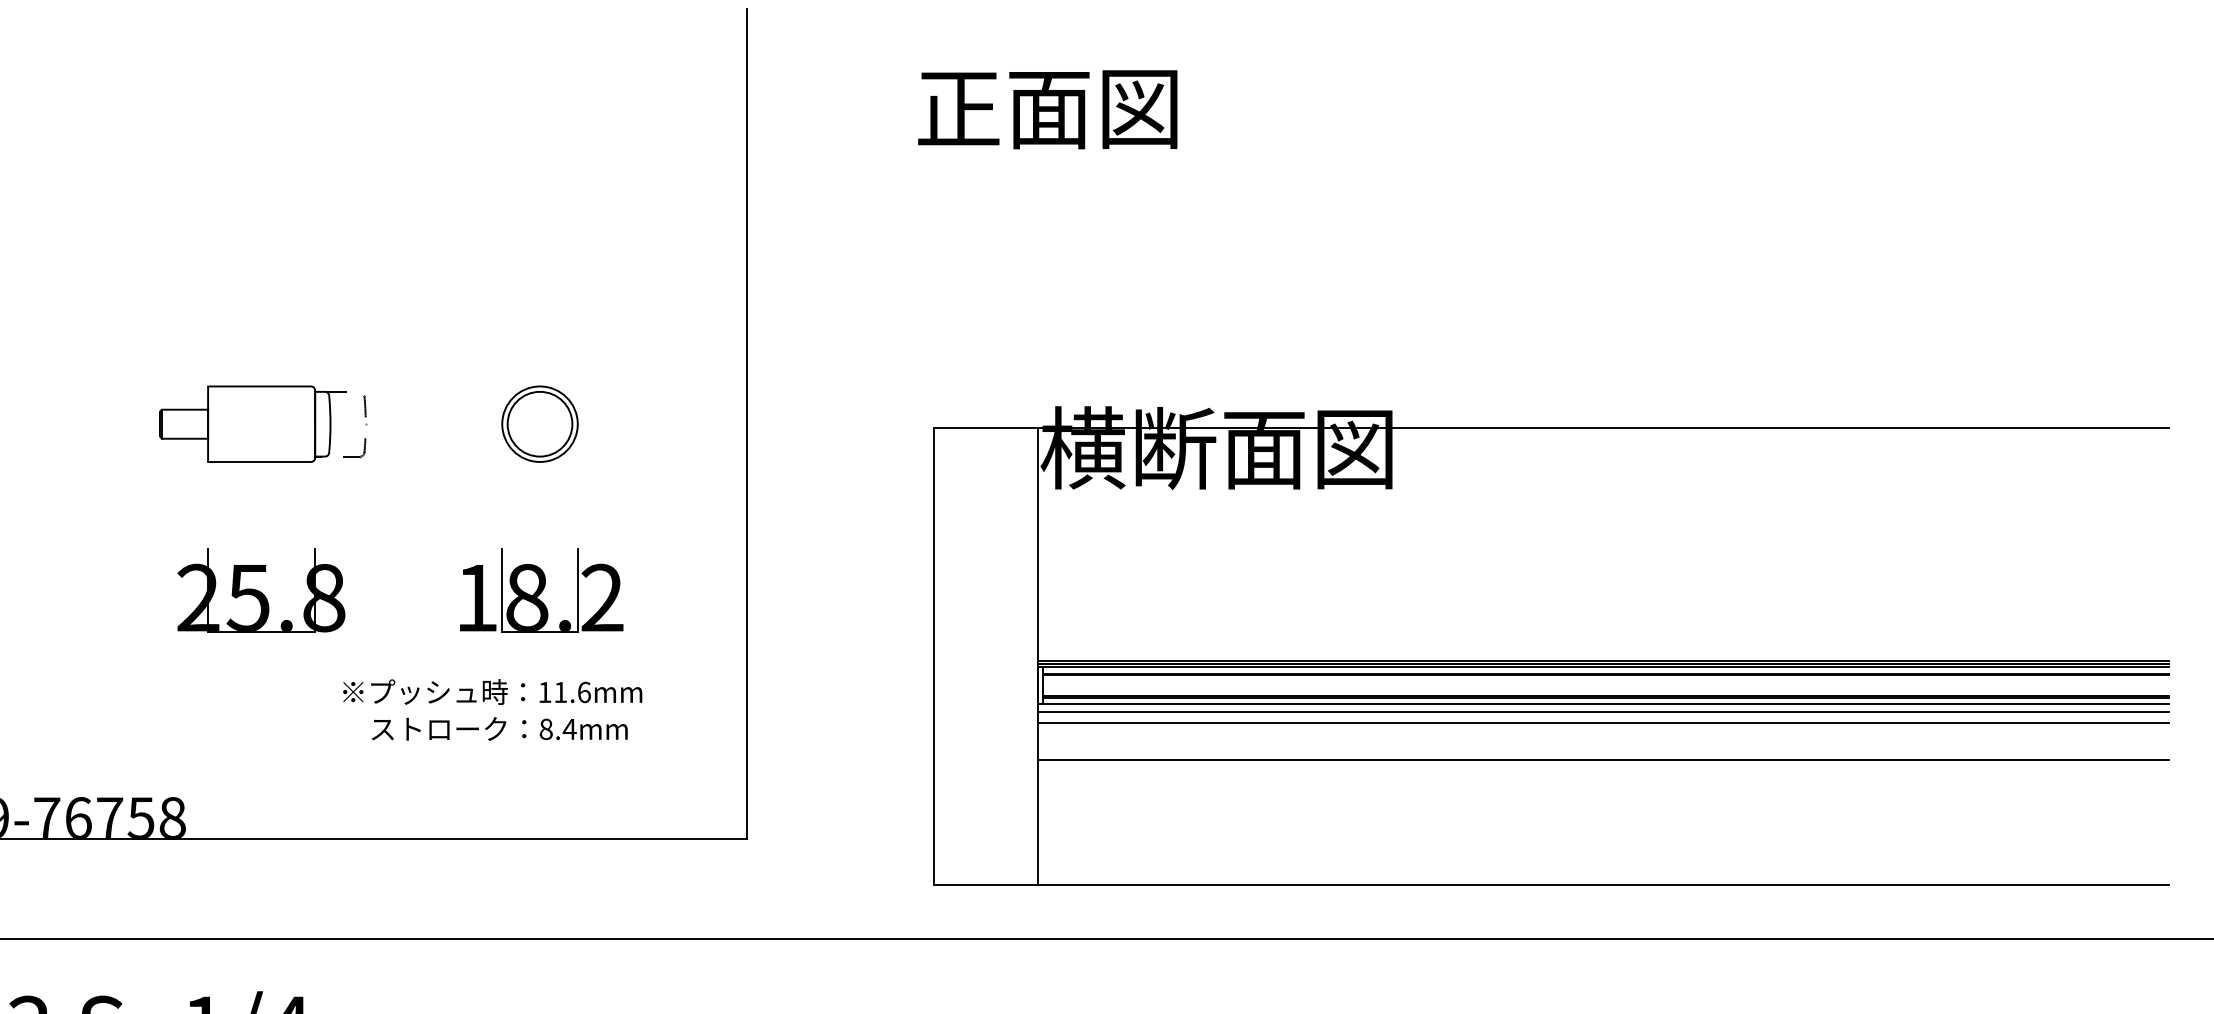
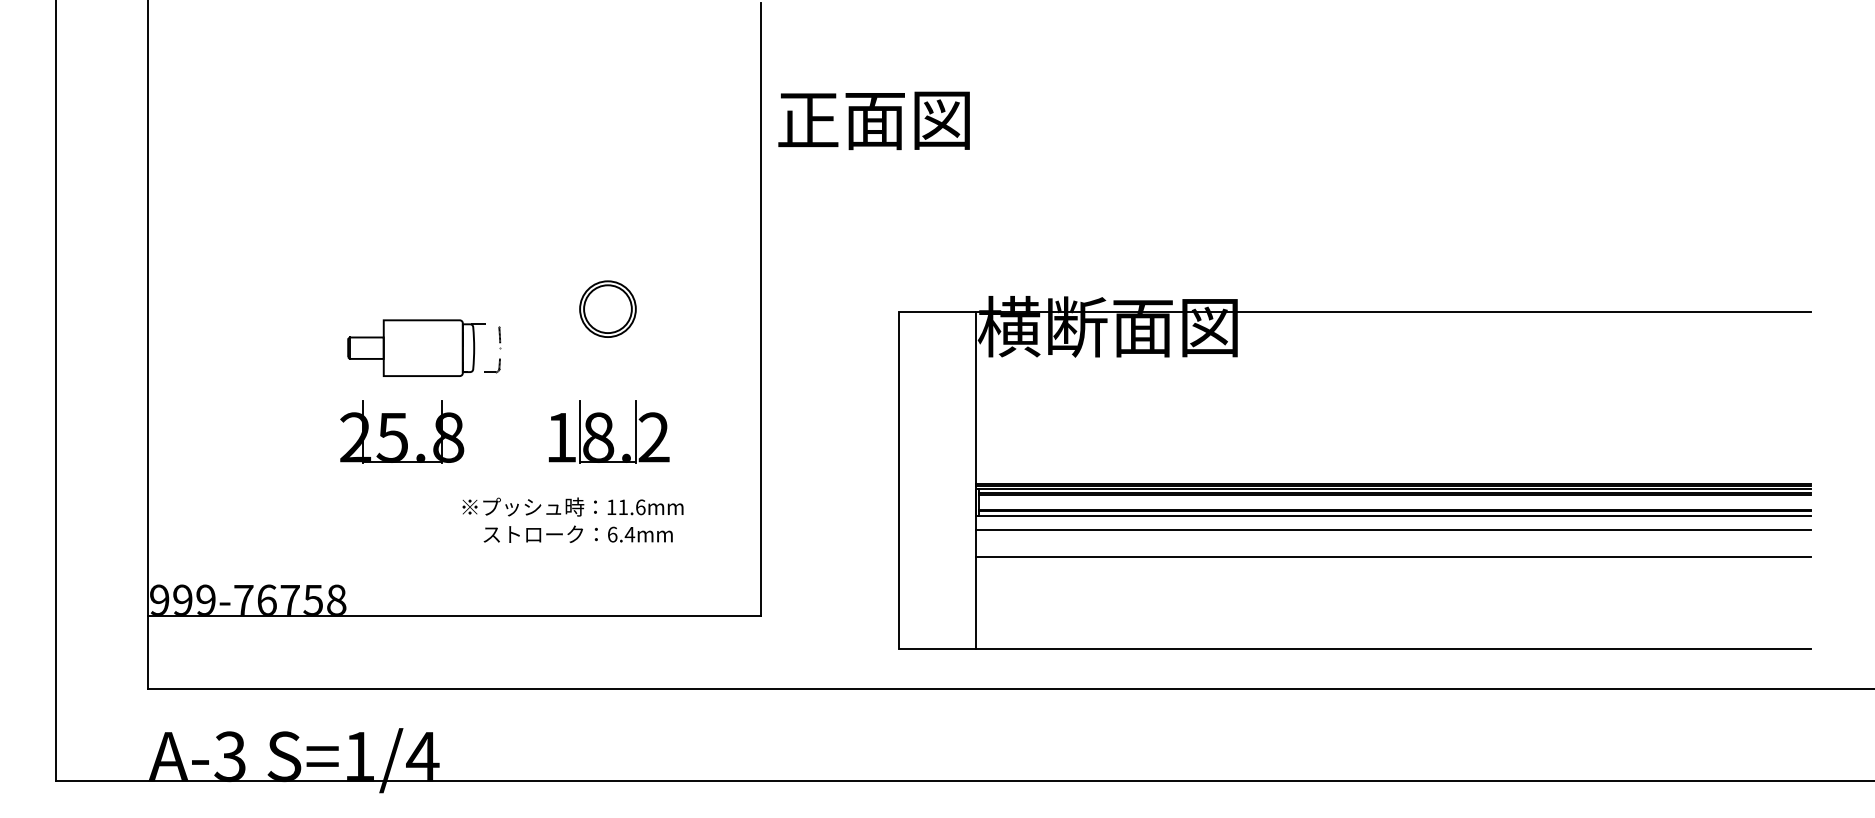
text: (1046, 109) -> (873, 120), moved
part: (263, 423) -> (424, 347), moved
line: (1603, 711) -> (1393, 521), removed
text: (546, 729) -> (612, 534), 8.4mm -> 6.4mm

